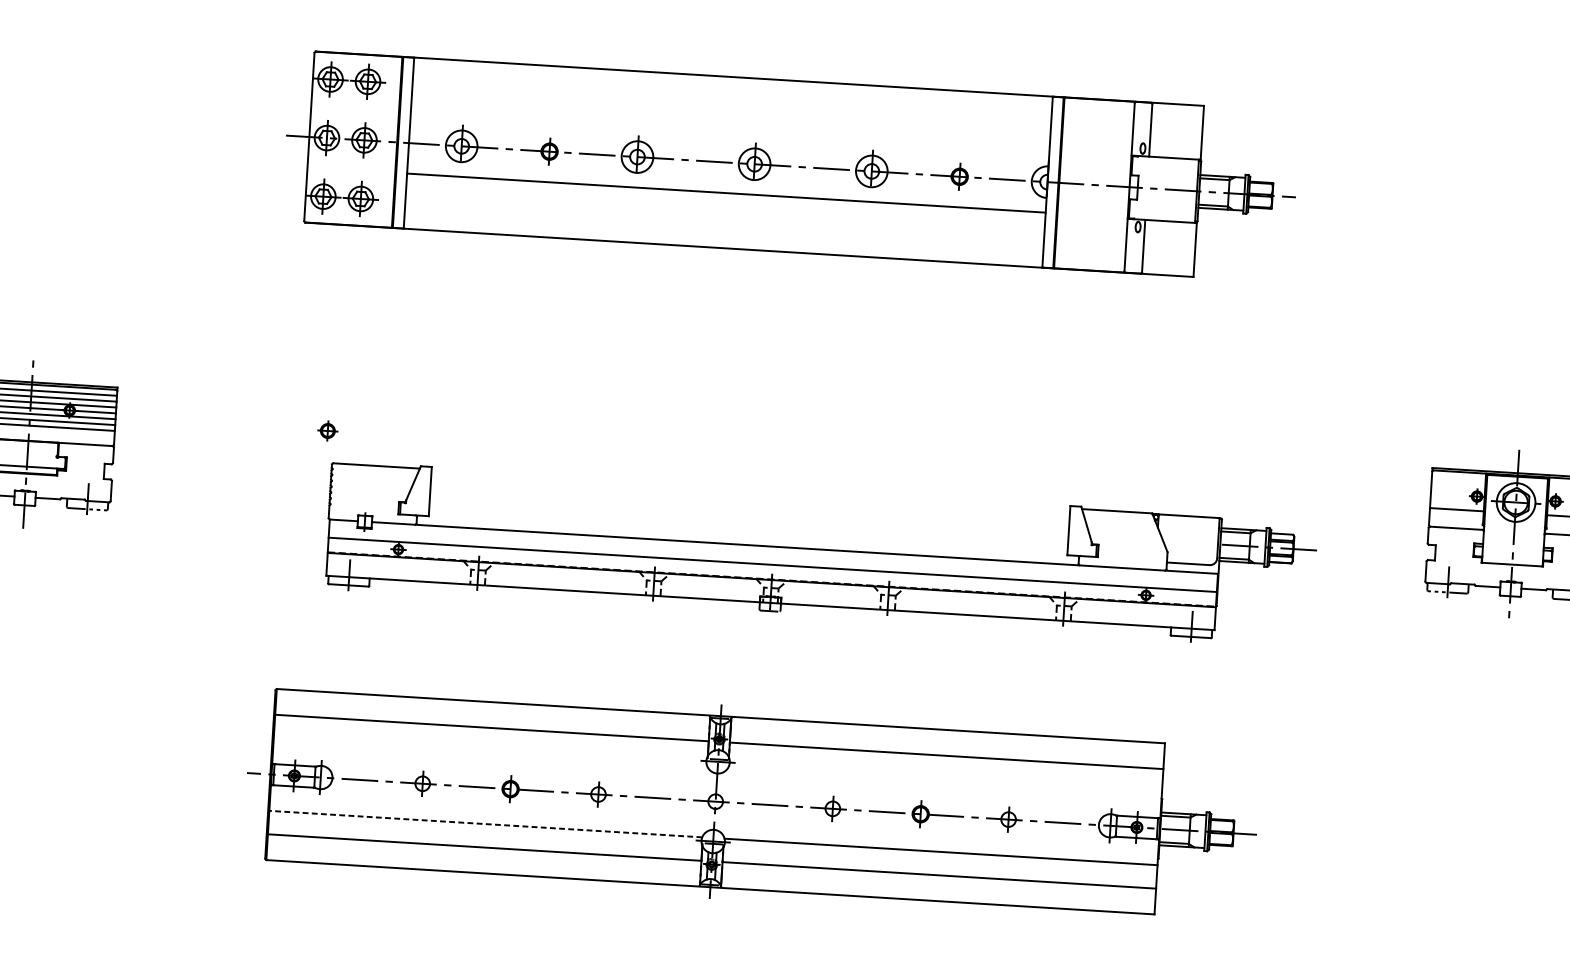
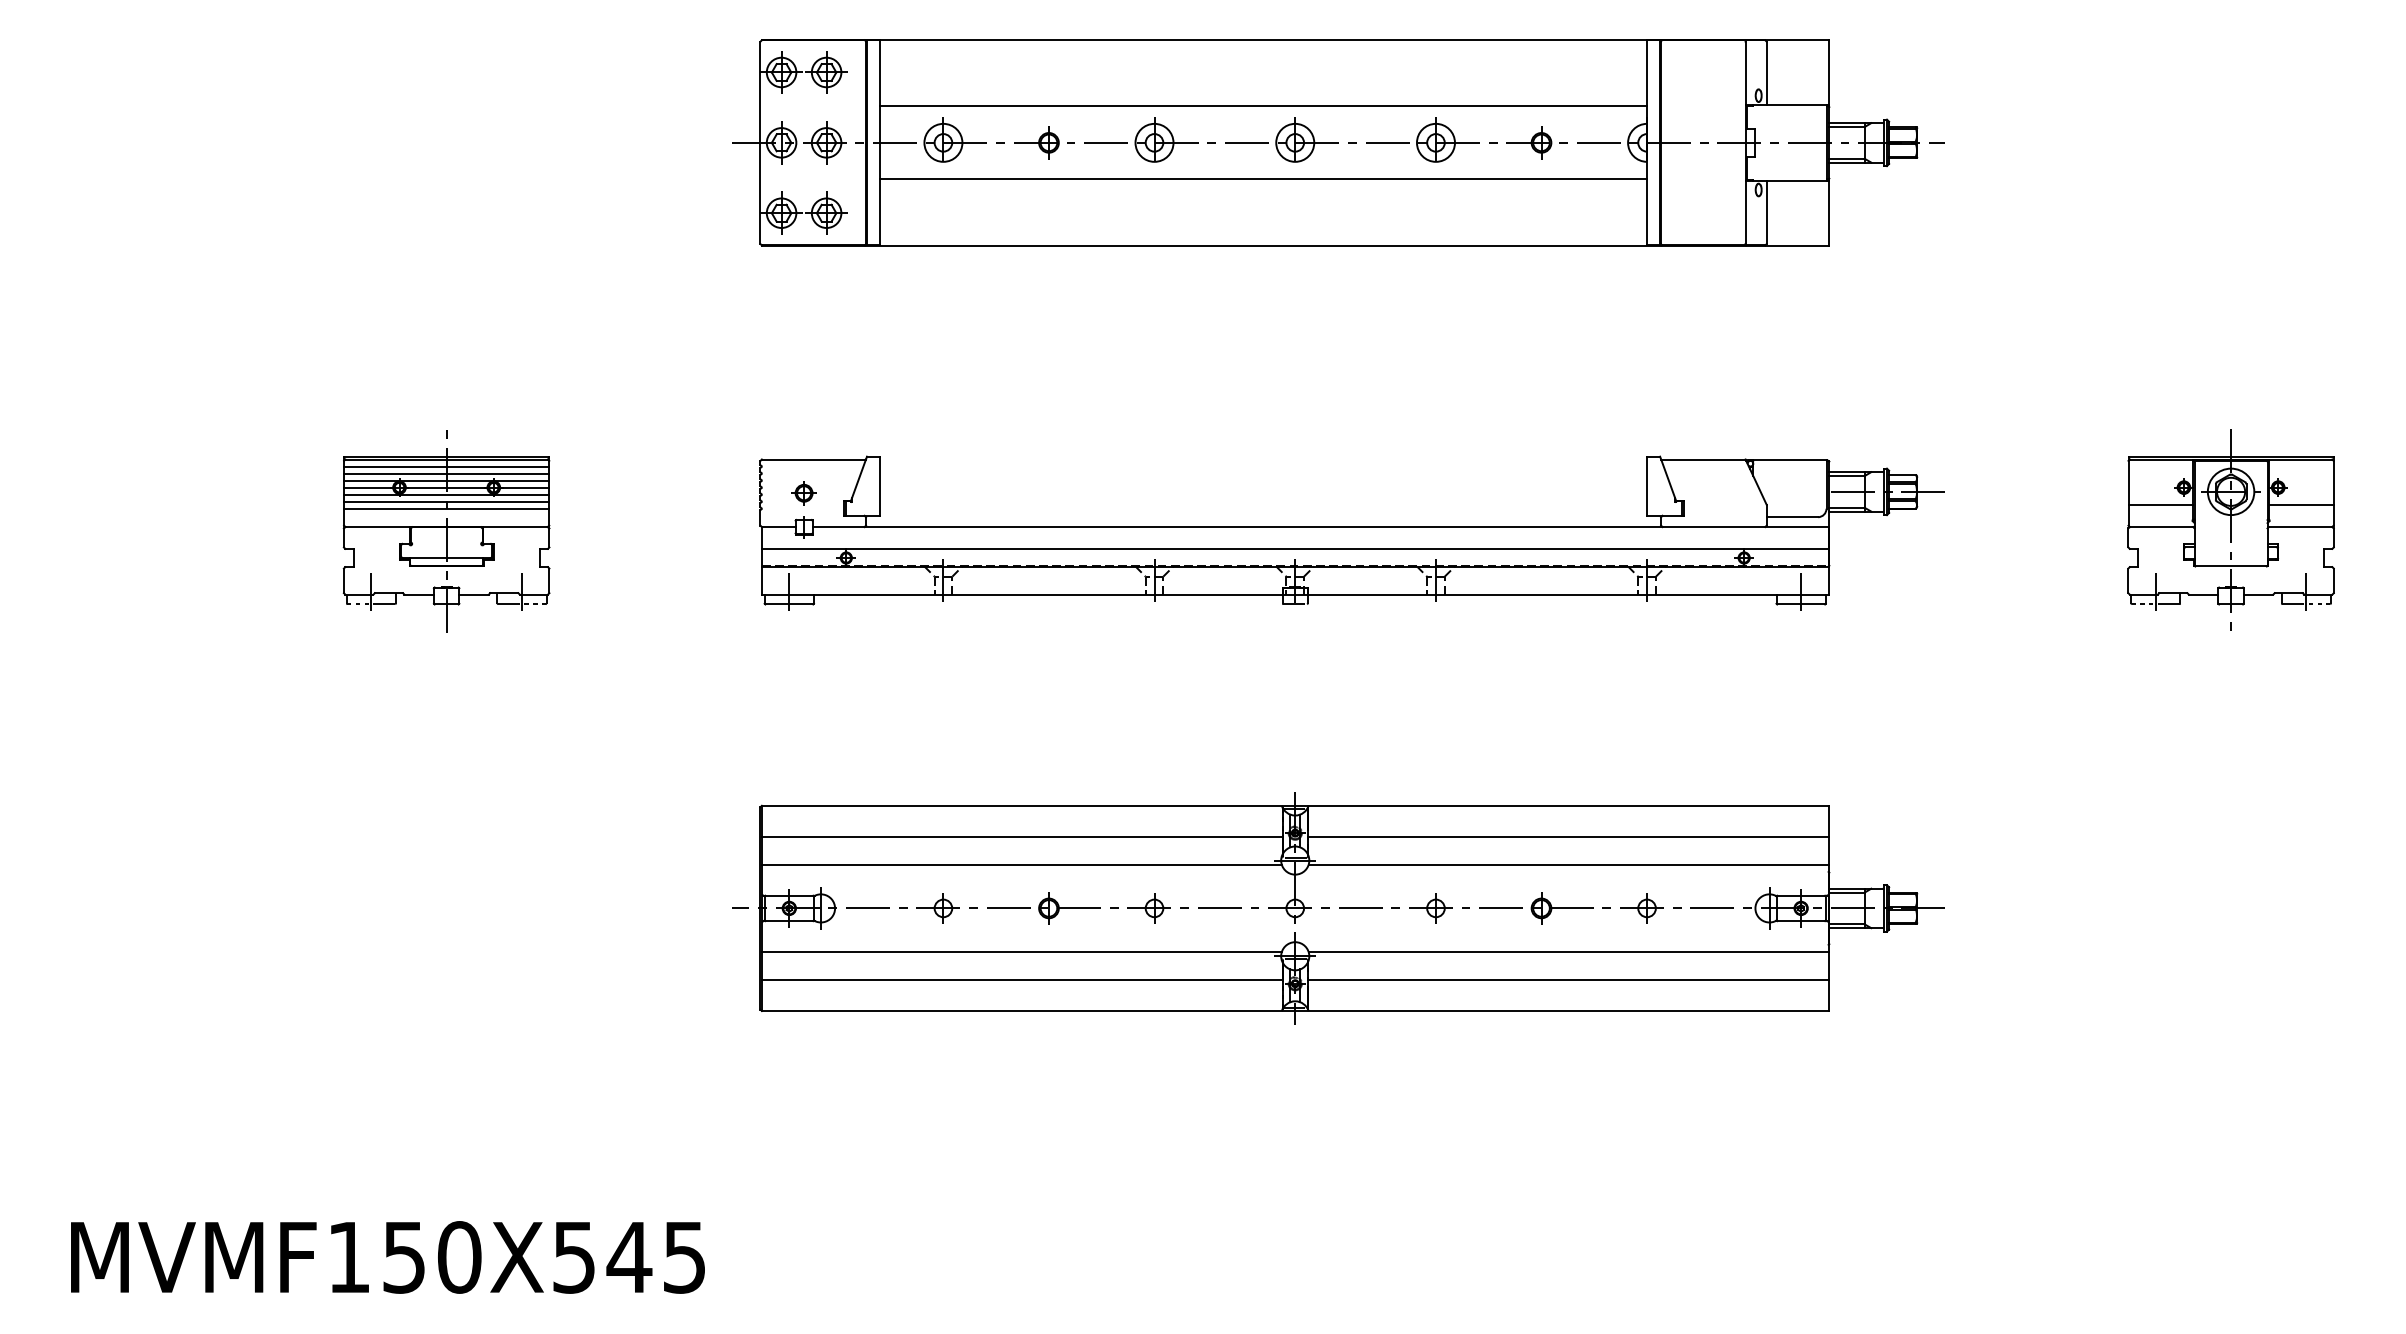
line: (730, 132) -> (1263, 106), added
part: (820, 554) -> (1351, 532), moved
line: (489, 751) -> (1021, 864), added
line: (945, 779) -> (1568, 864), added
line: (485, 824) -> (1021, 952), dashed -> solid

